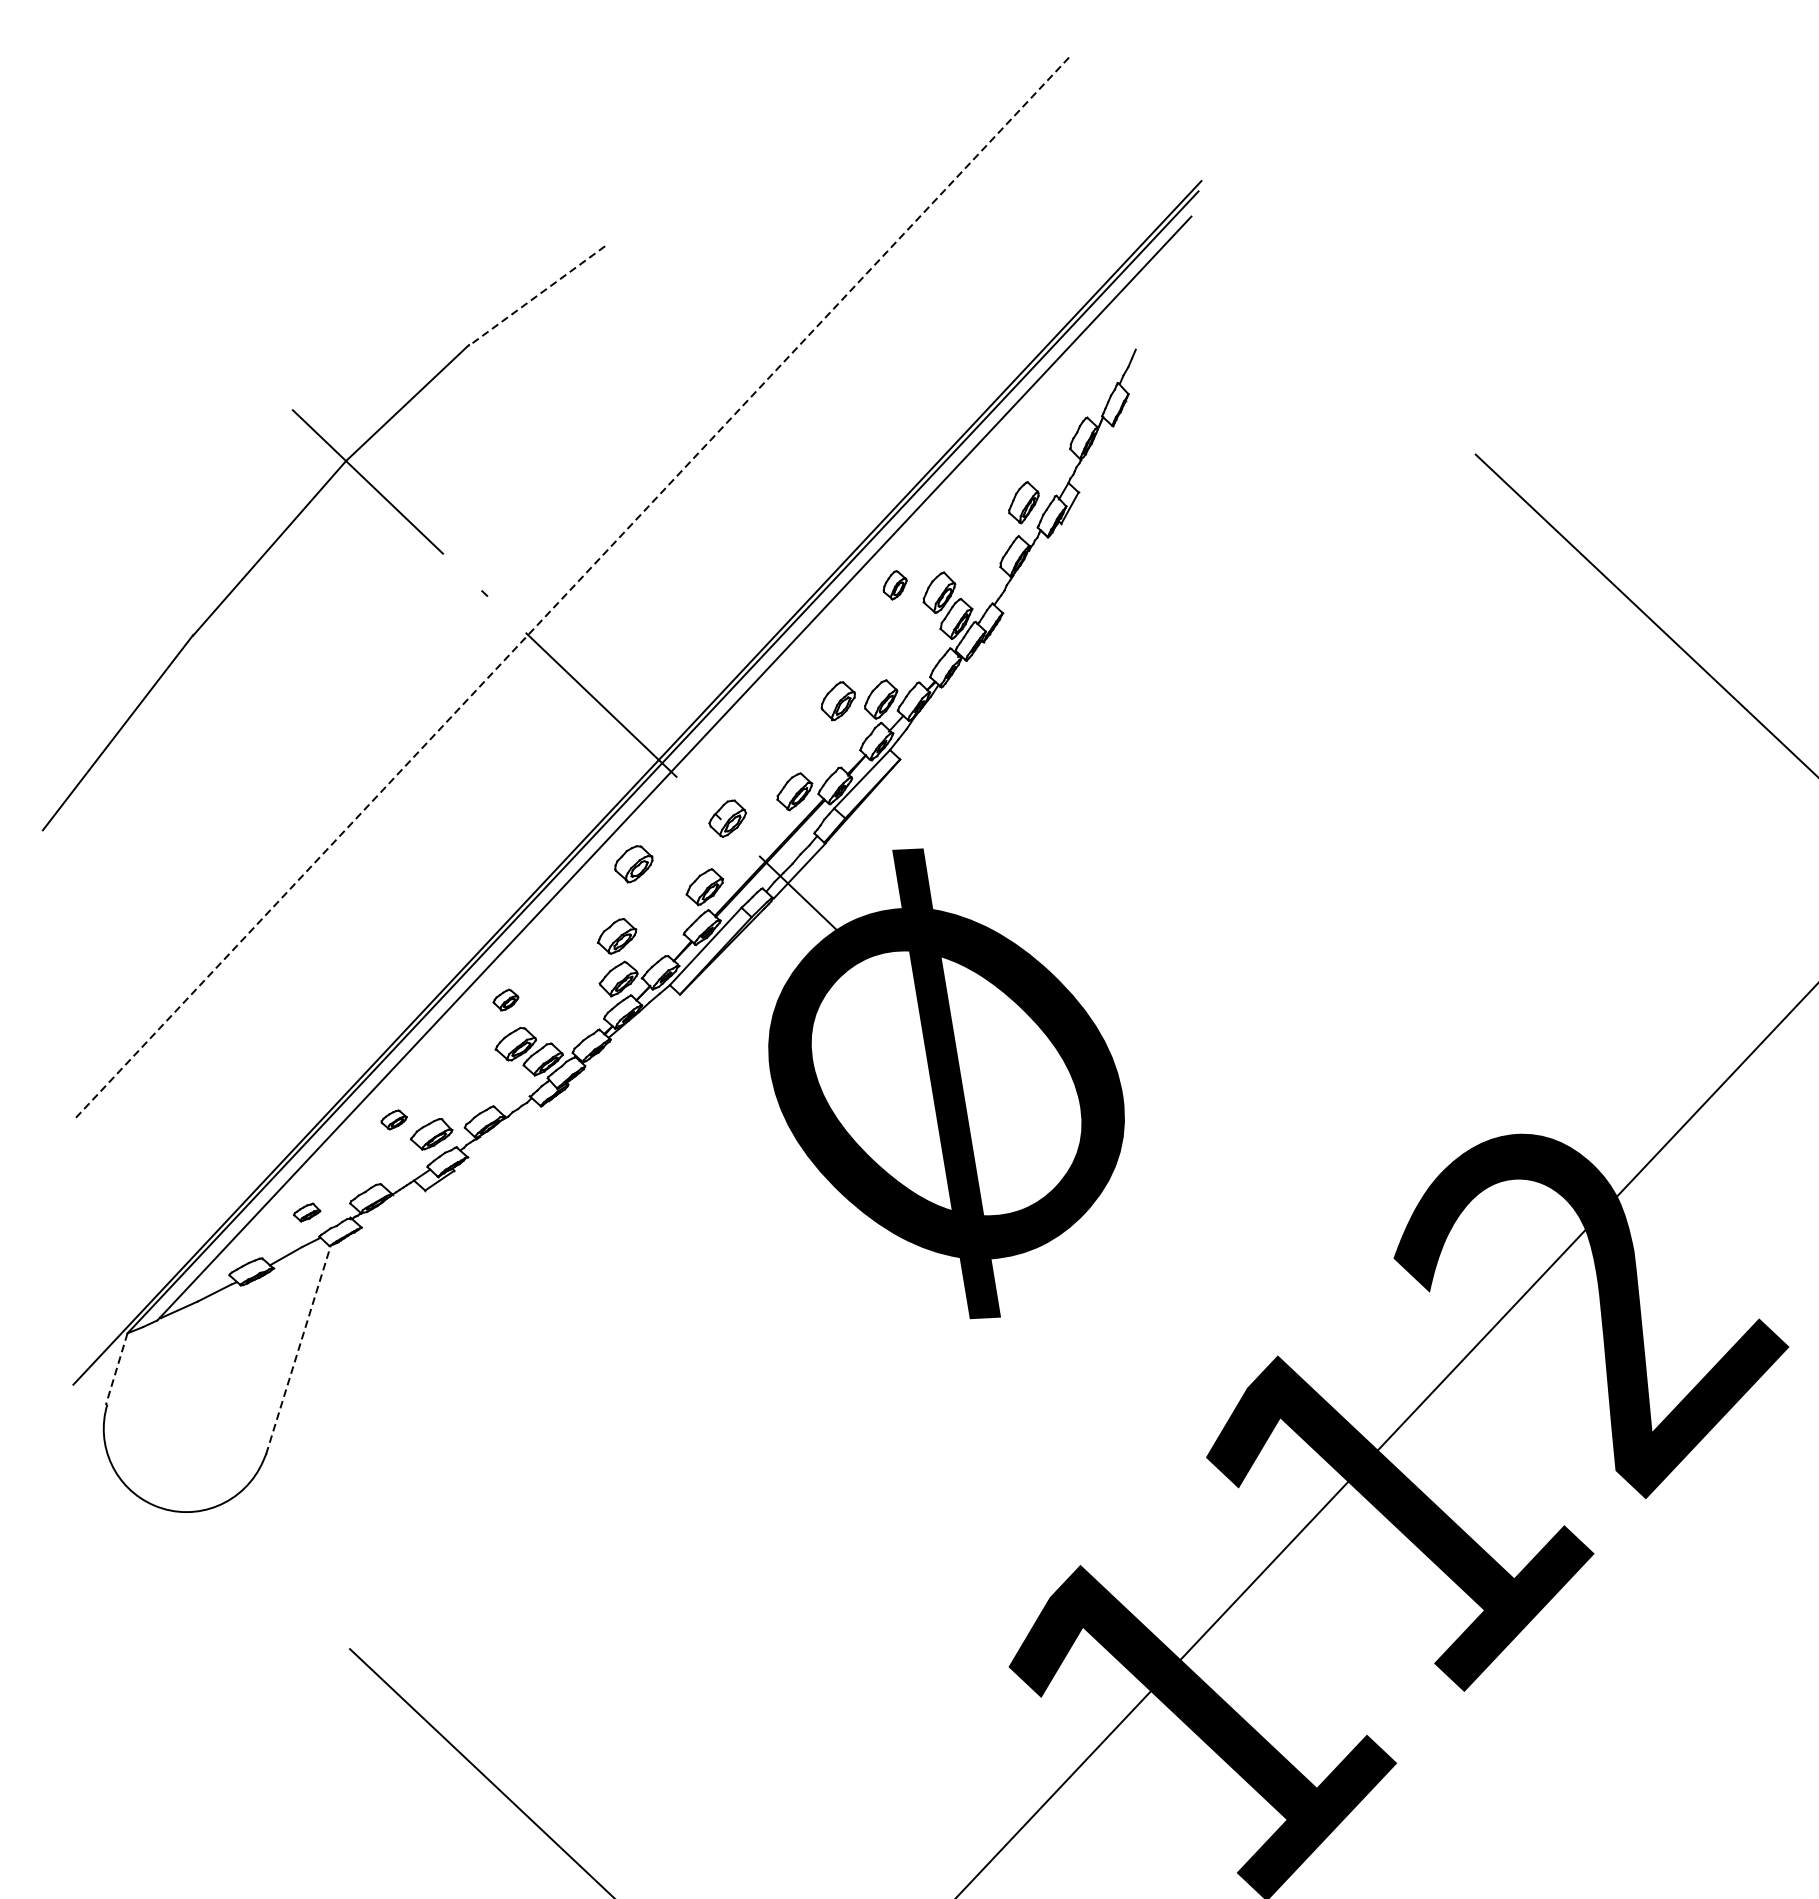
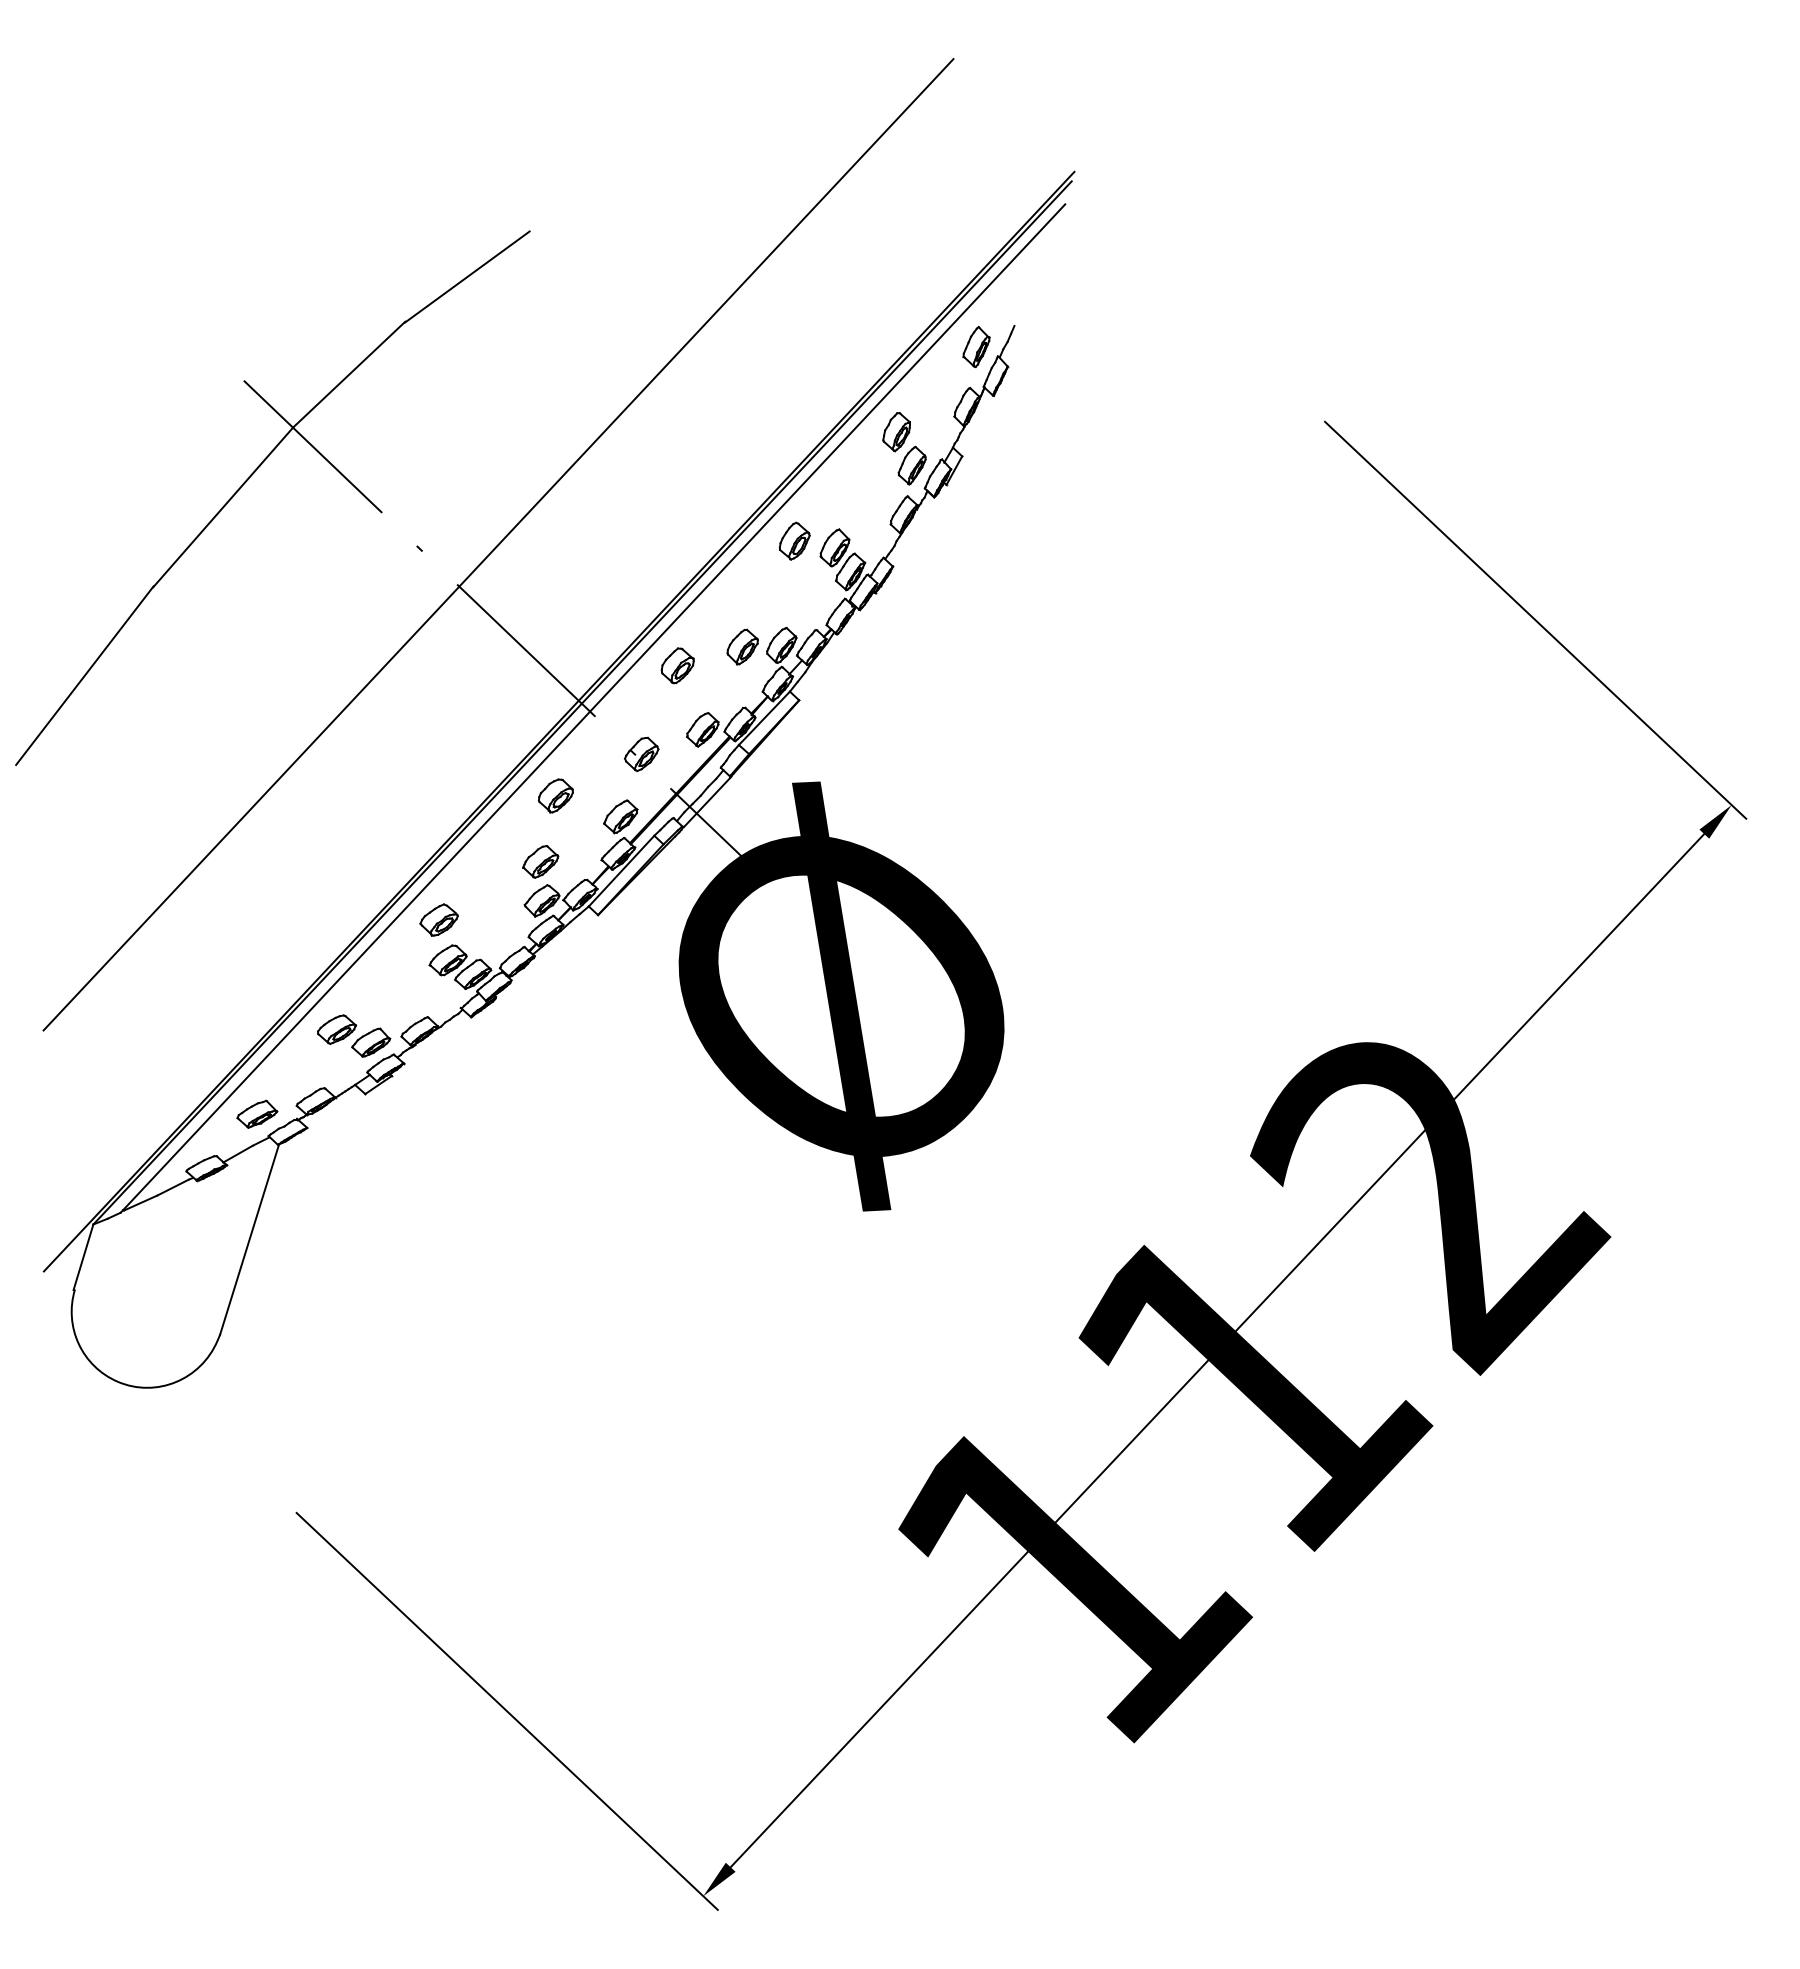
line: (535, 296) -> (466, 277), dashed -> solid
part: (1094, 373) -> (976, 347), added
part: (1006, 466) -> (896, 432), added
part: (895, 584) -> (794, 540), size x1.43
line: (570, 588) -> (498, 544), dashed -> solid
part: (766, 721) -> (677, 665), added
part: (505, 999) -> (438, 919), size x1.67
part: (393, 1119) -> (336, 1029), size x1.67
part: (307, 1211) -> (257, 1113), size x1.67
line: (298, 1349) -> (249, 1239), dashed -> solid
line: (116, 1369) -> (83, 1257), dashed -> solid

